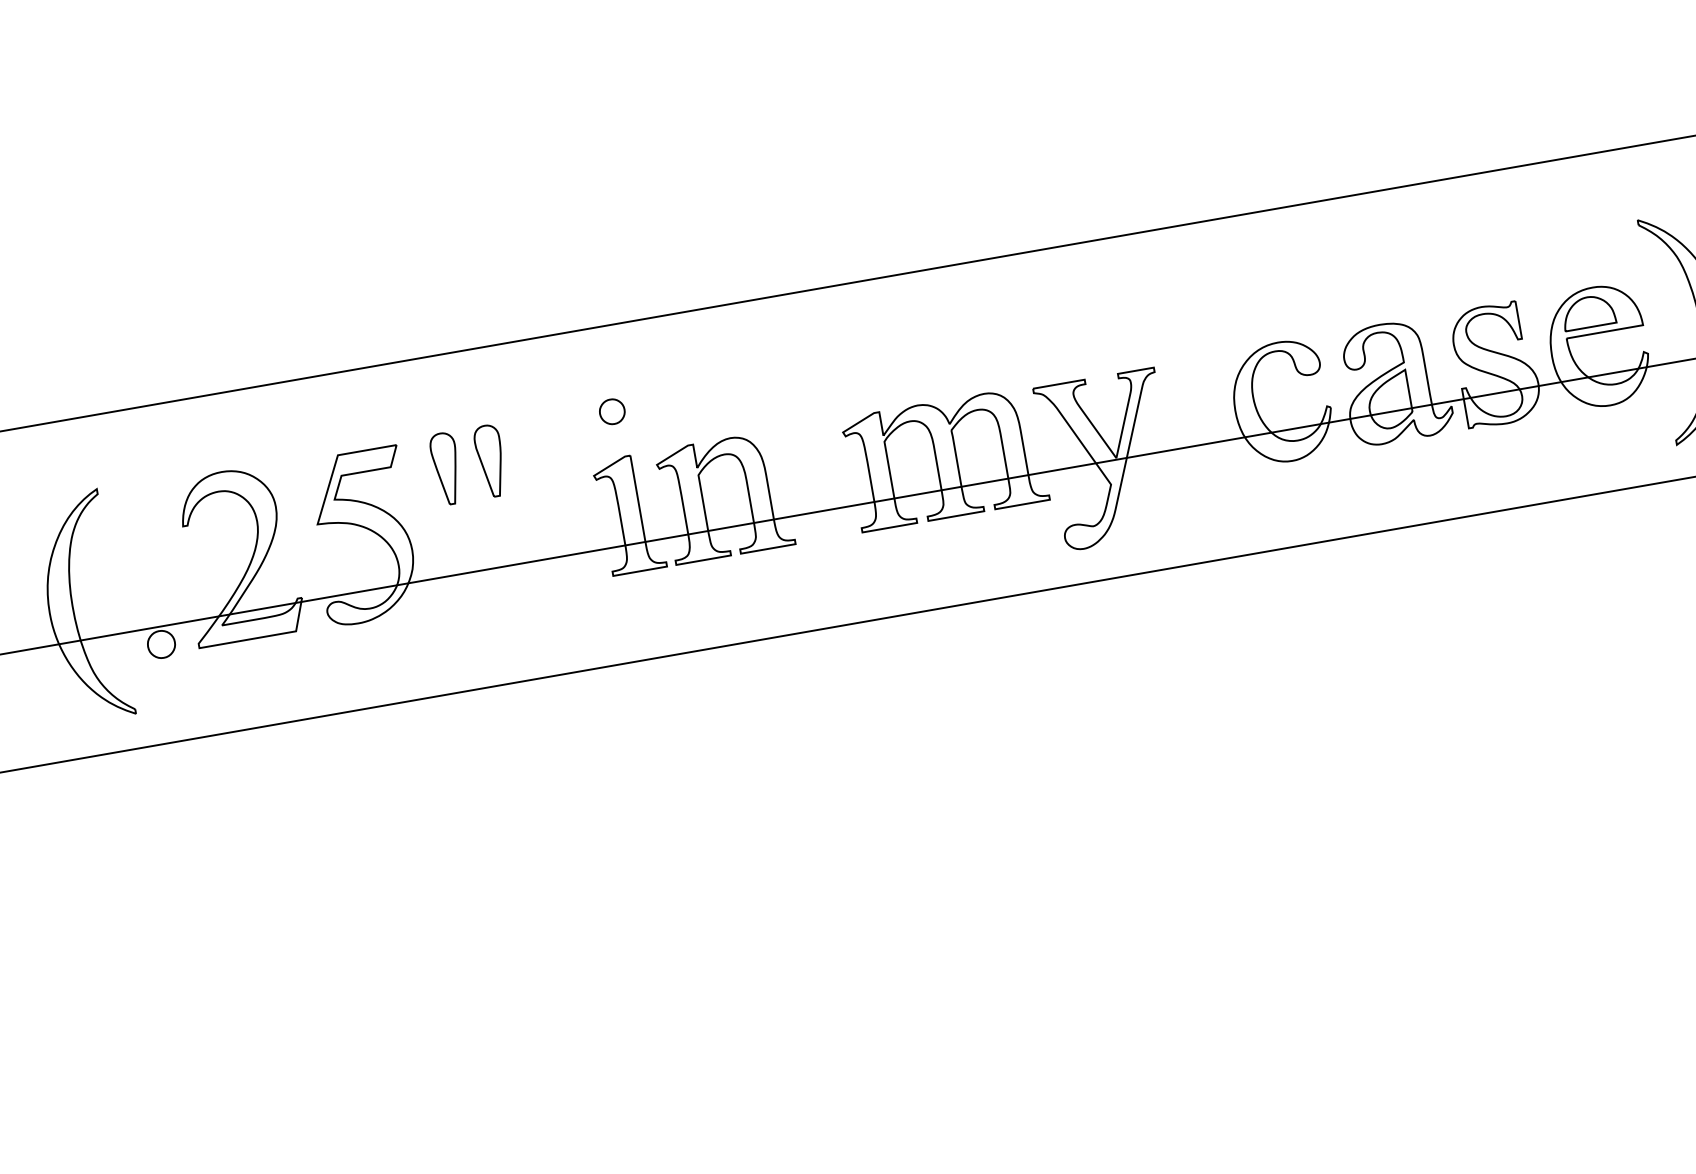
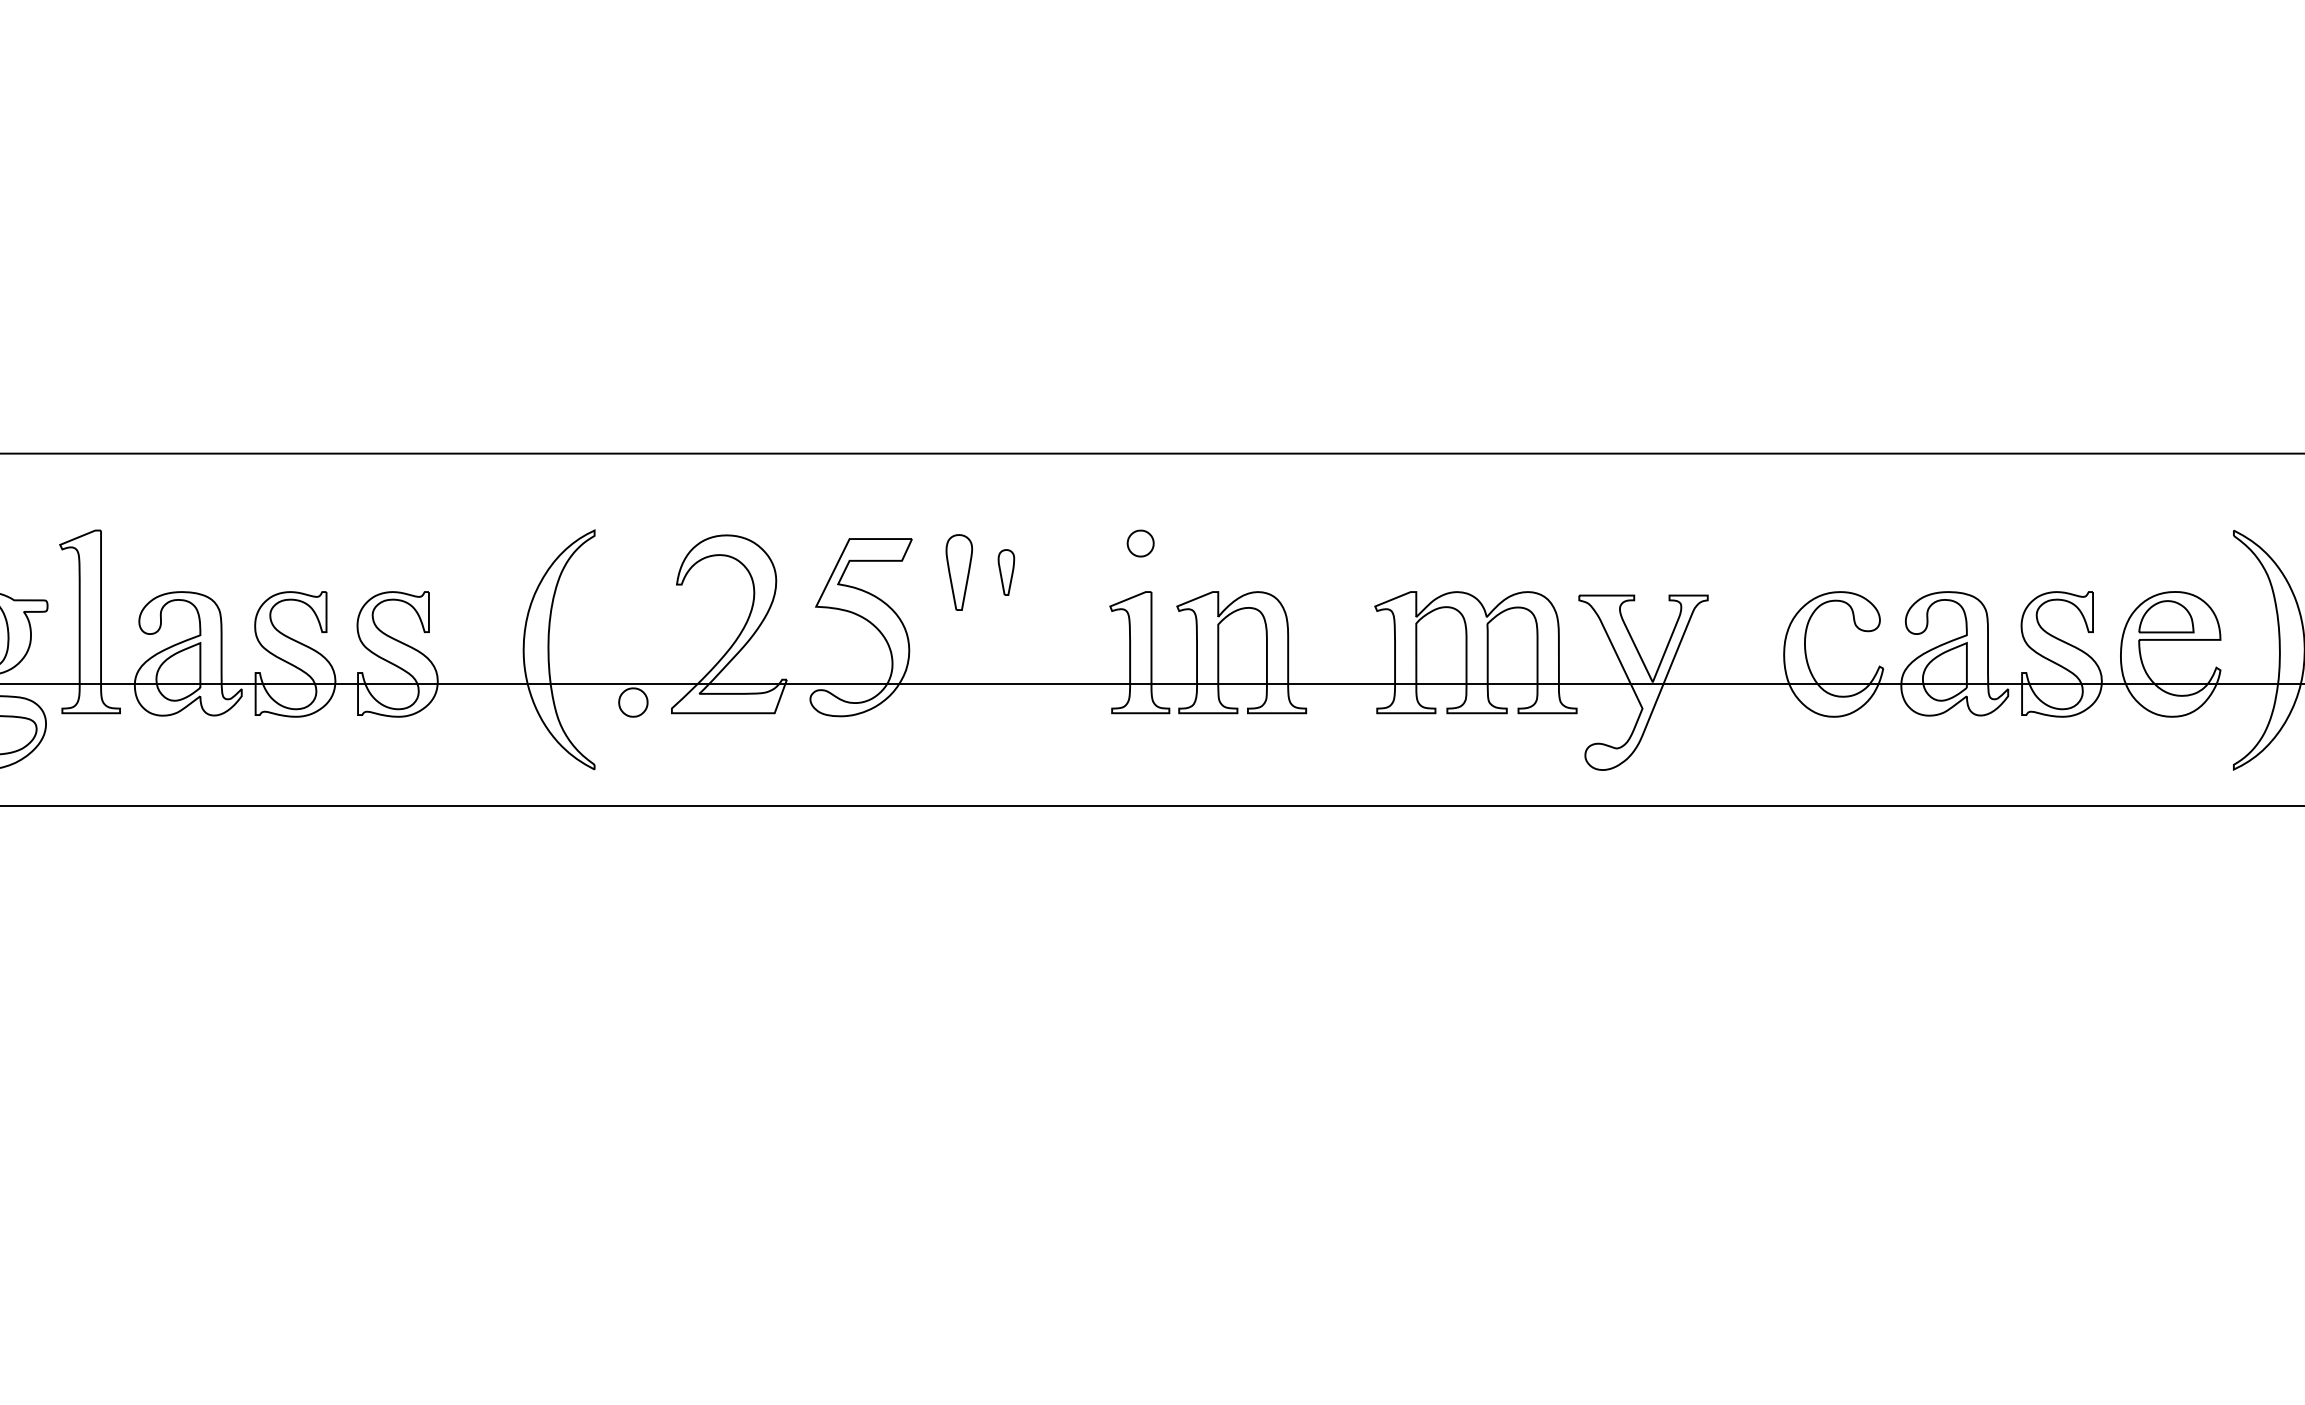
part: (490, 461) -> (1006, 572), size x0.6

